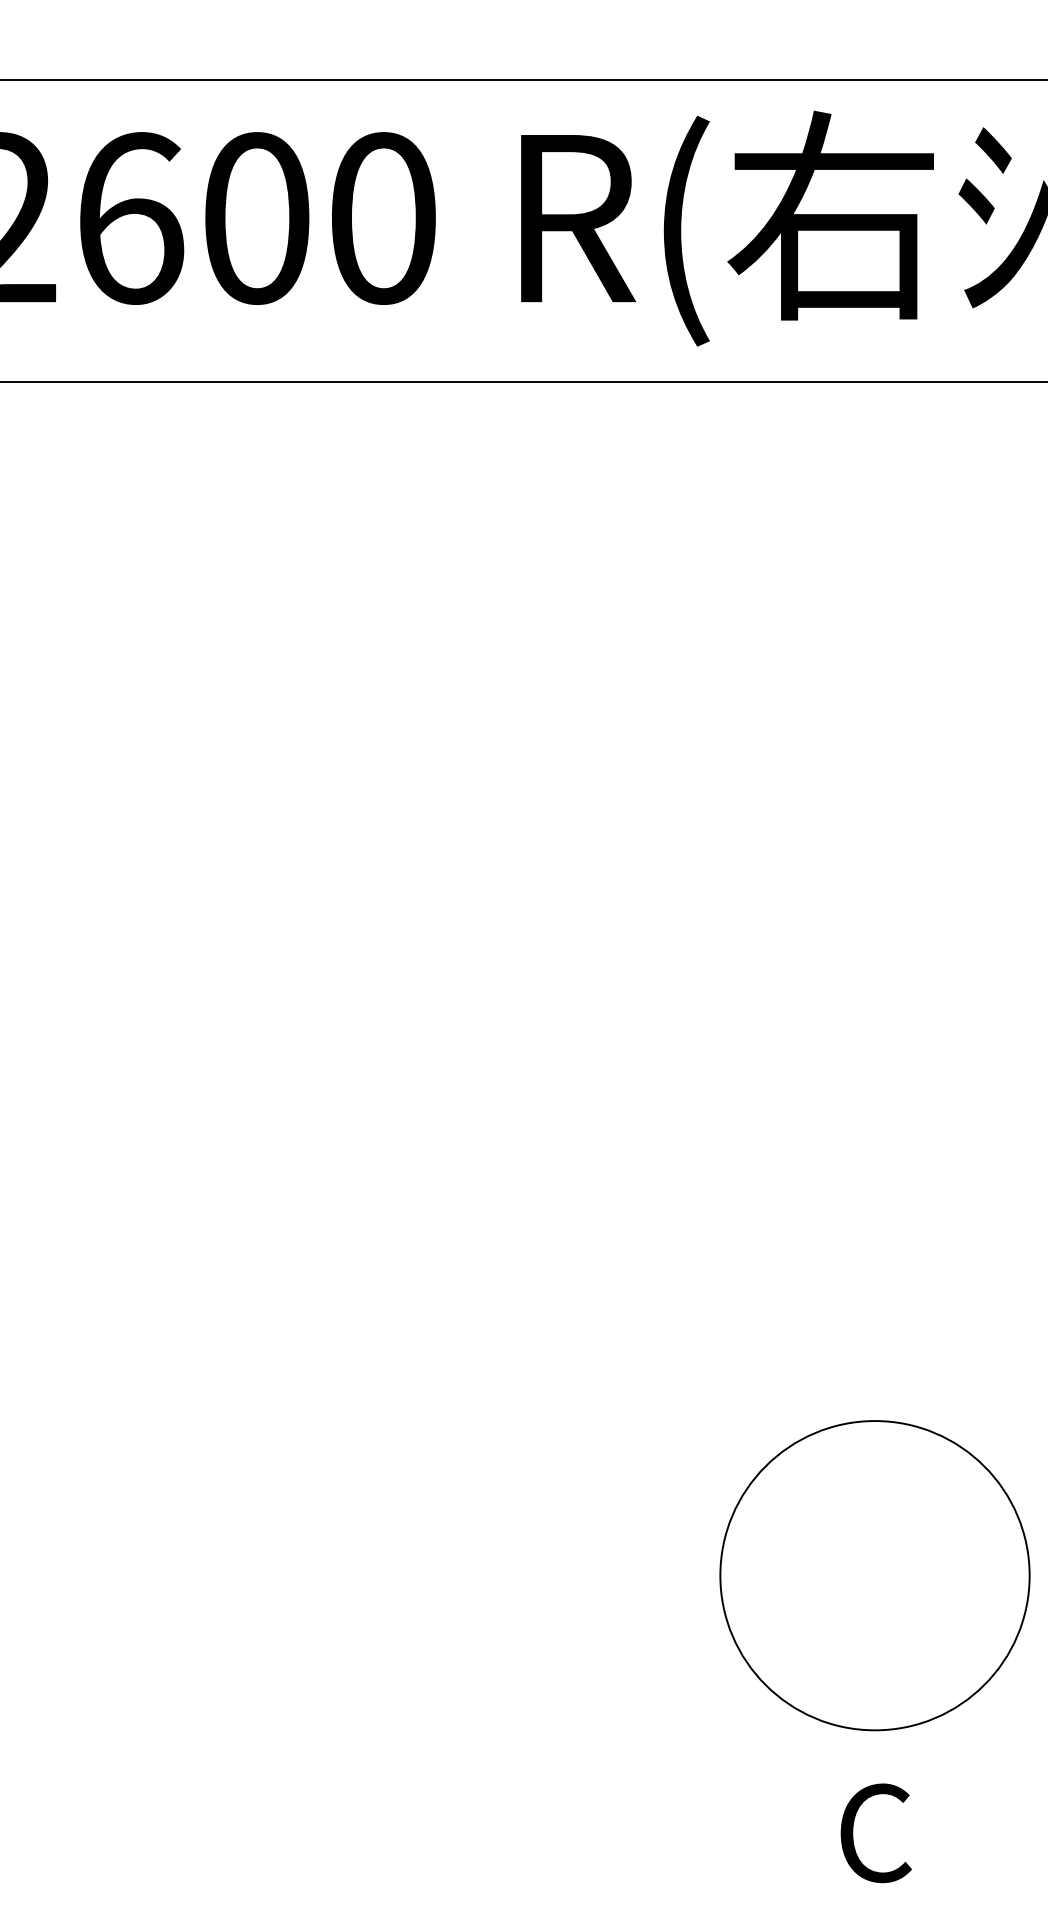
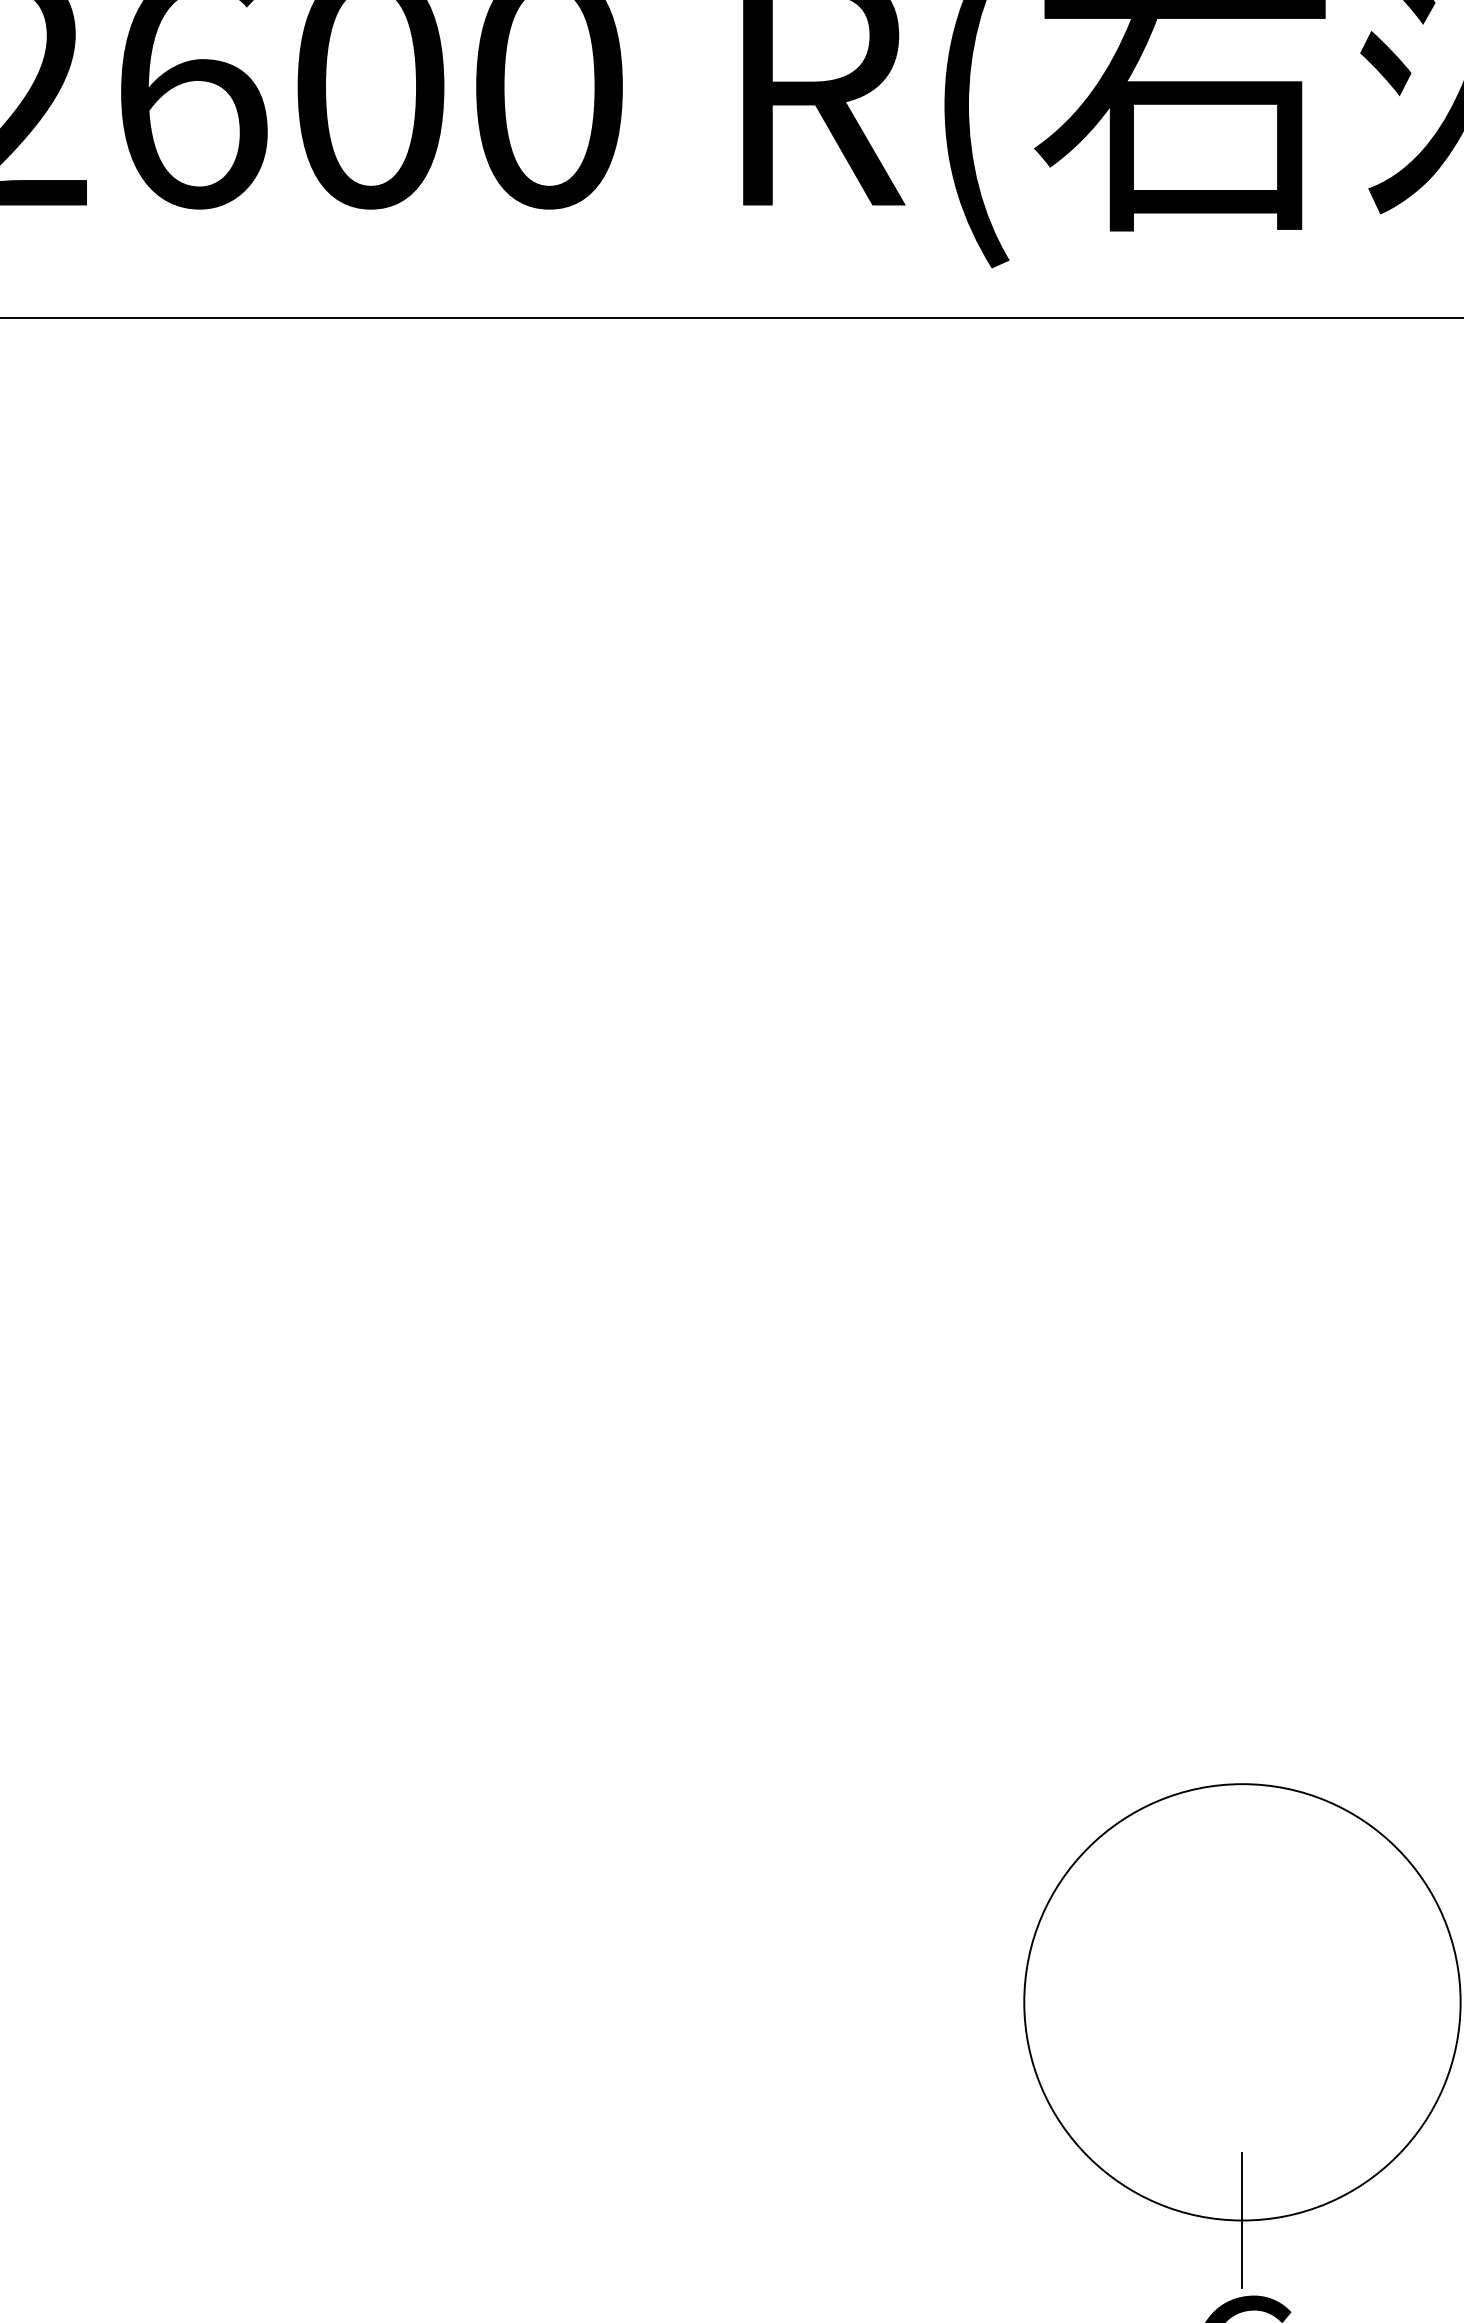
line: (875, 1730) -> (1243, 2220), added

